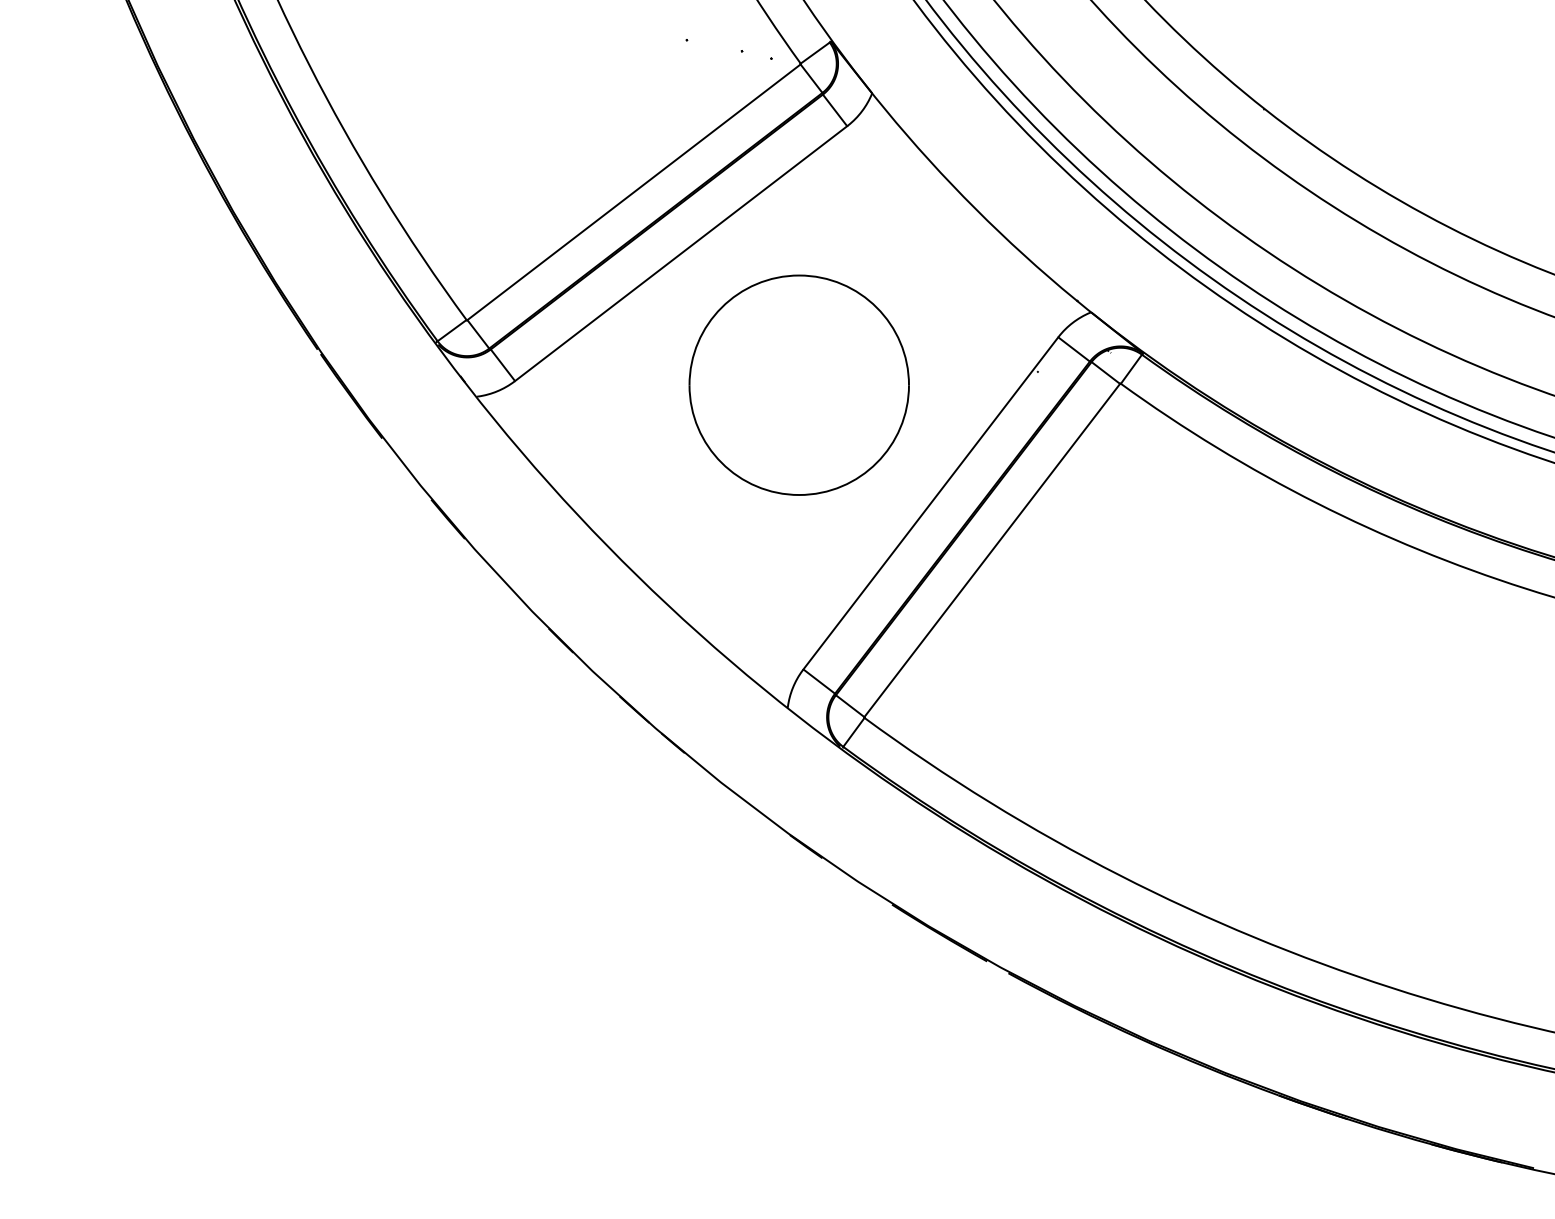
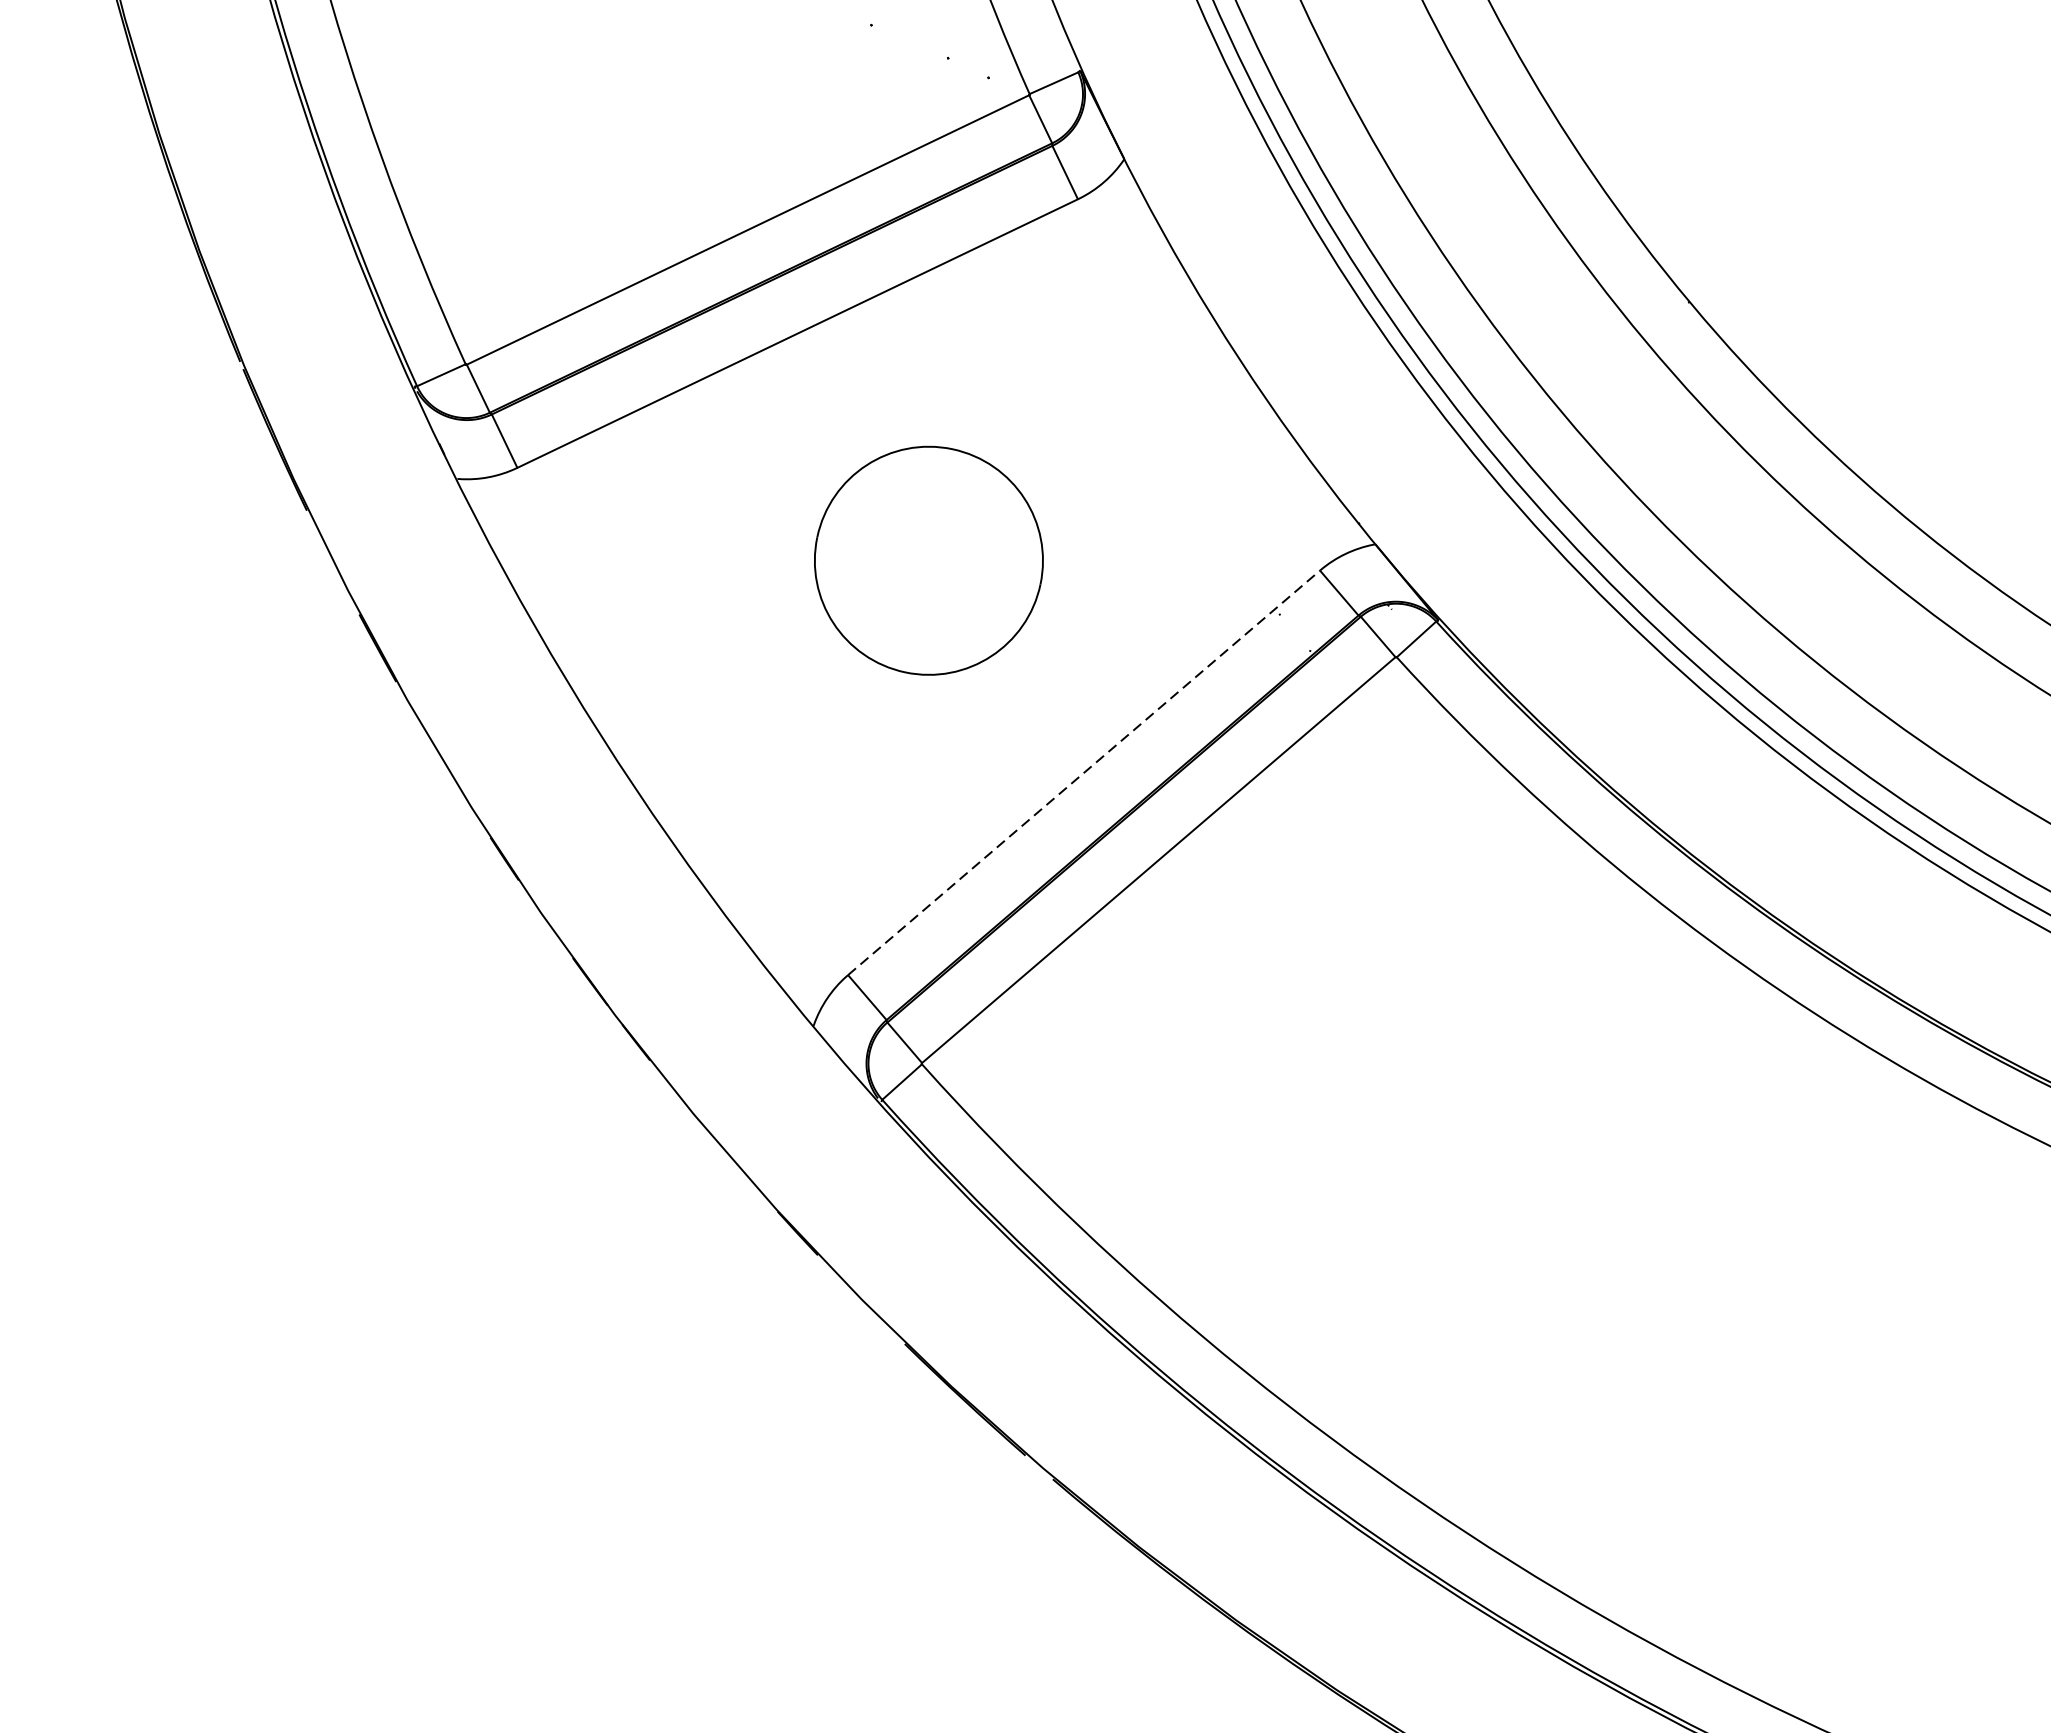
part: (798, 384) -> (928, 559), size x0.7
line: (931, 502) -> (1085, 771), solid -> dashed

